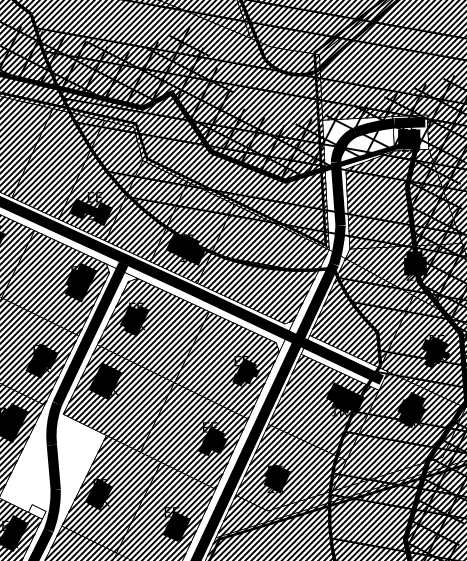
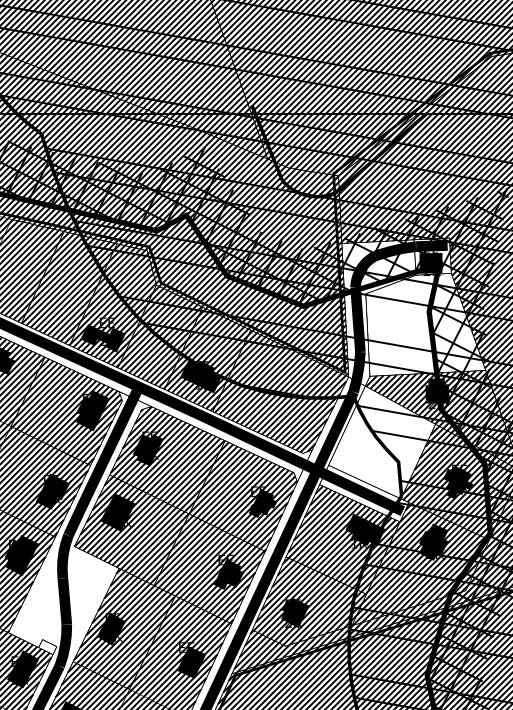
hatch: (403, 198) -> (425, 324), removed
hatch: (362, 312) -> (382, 441), removed

